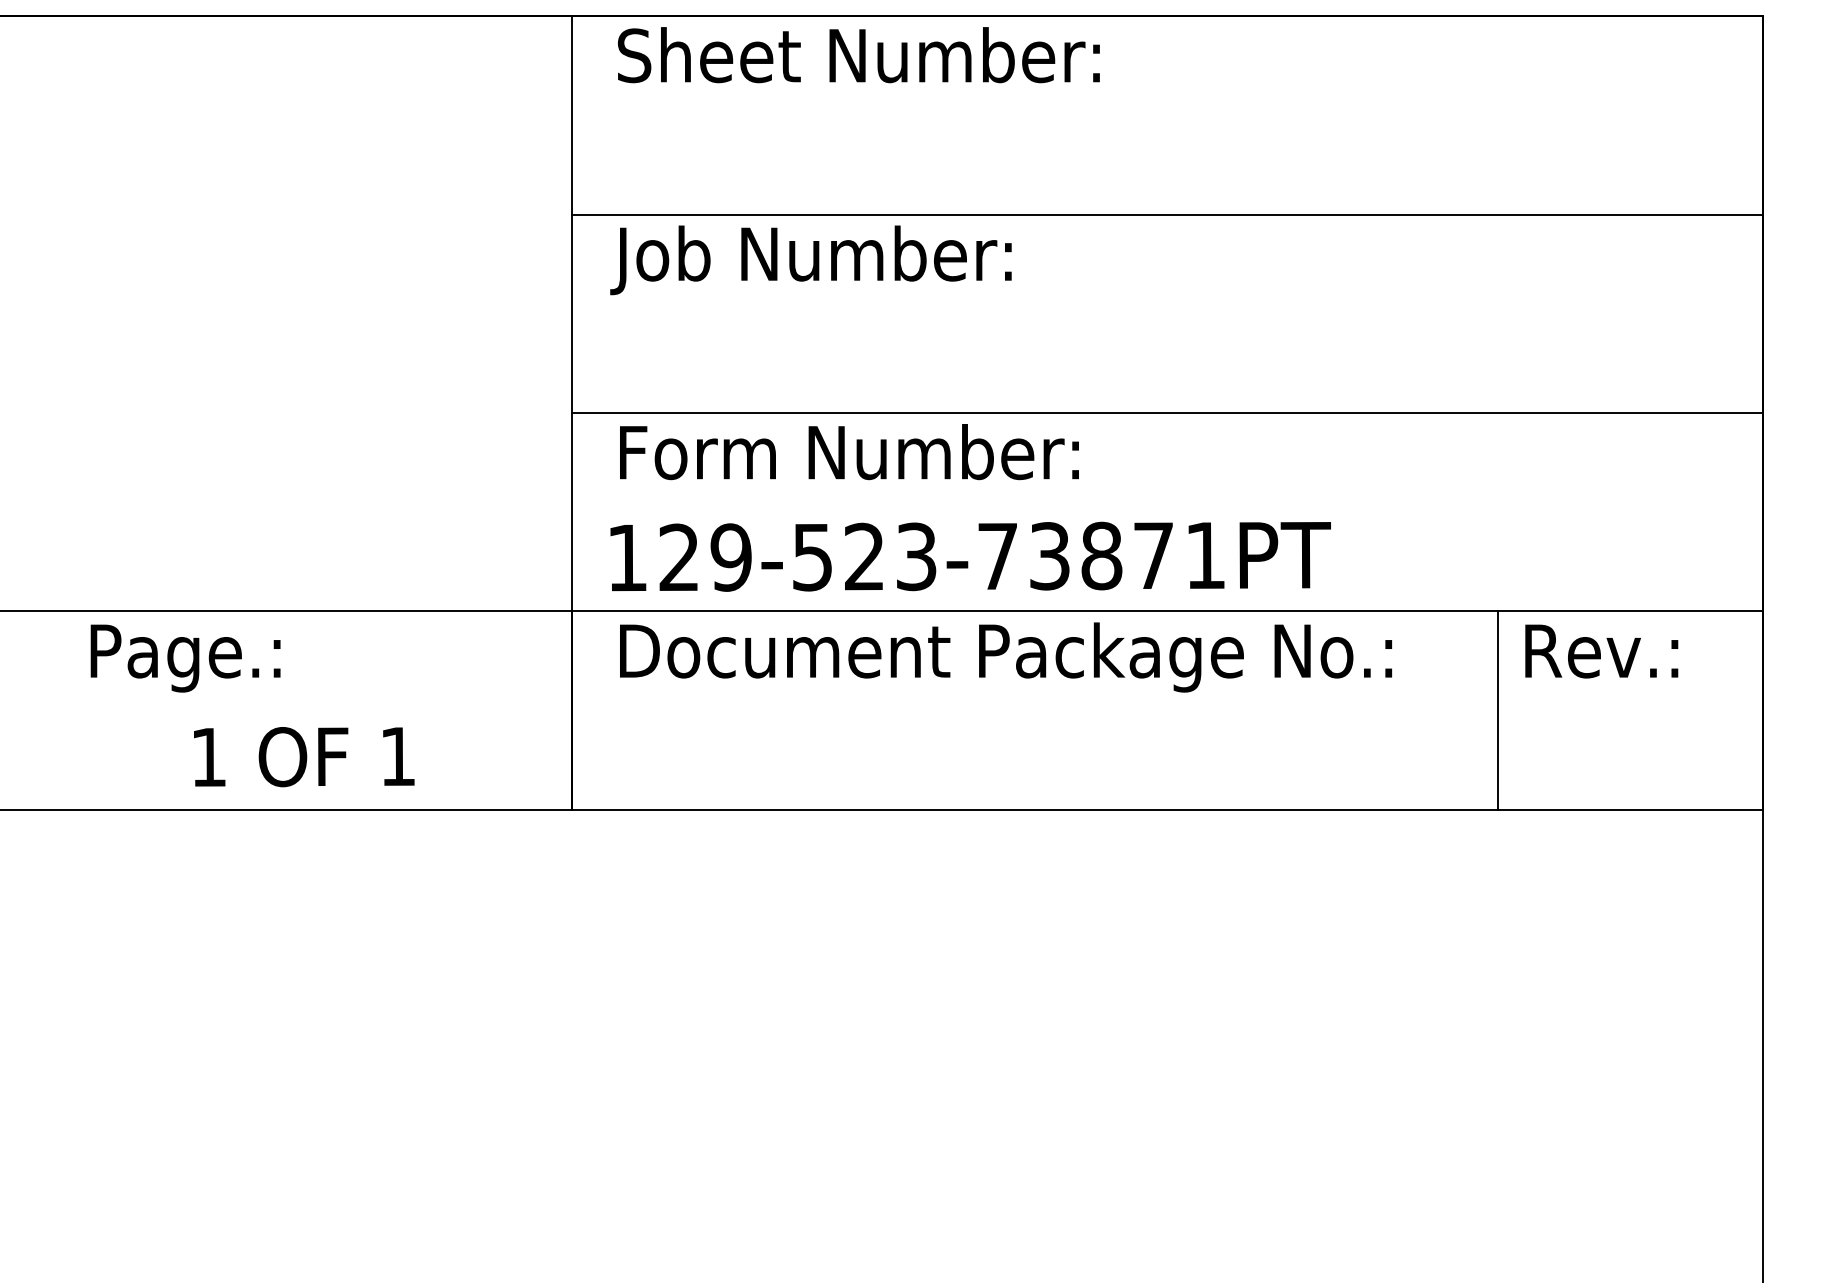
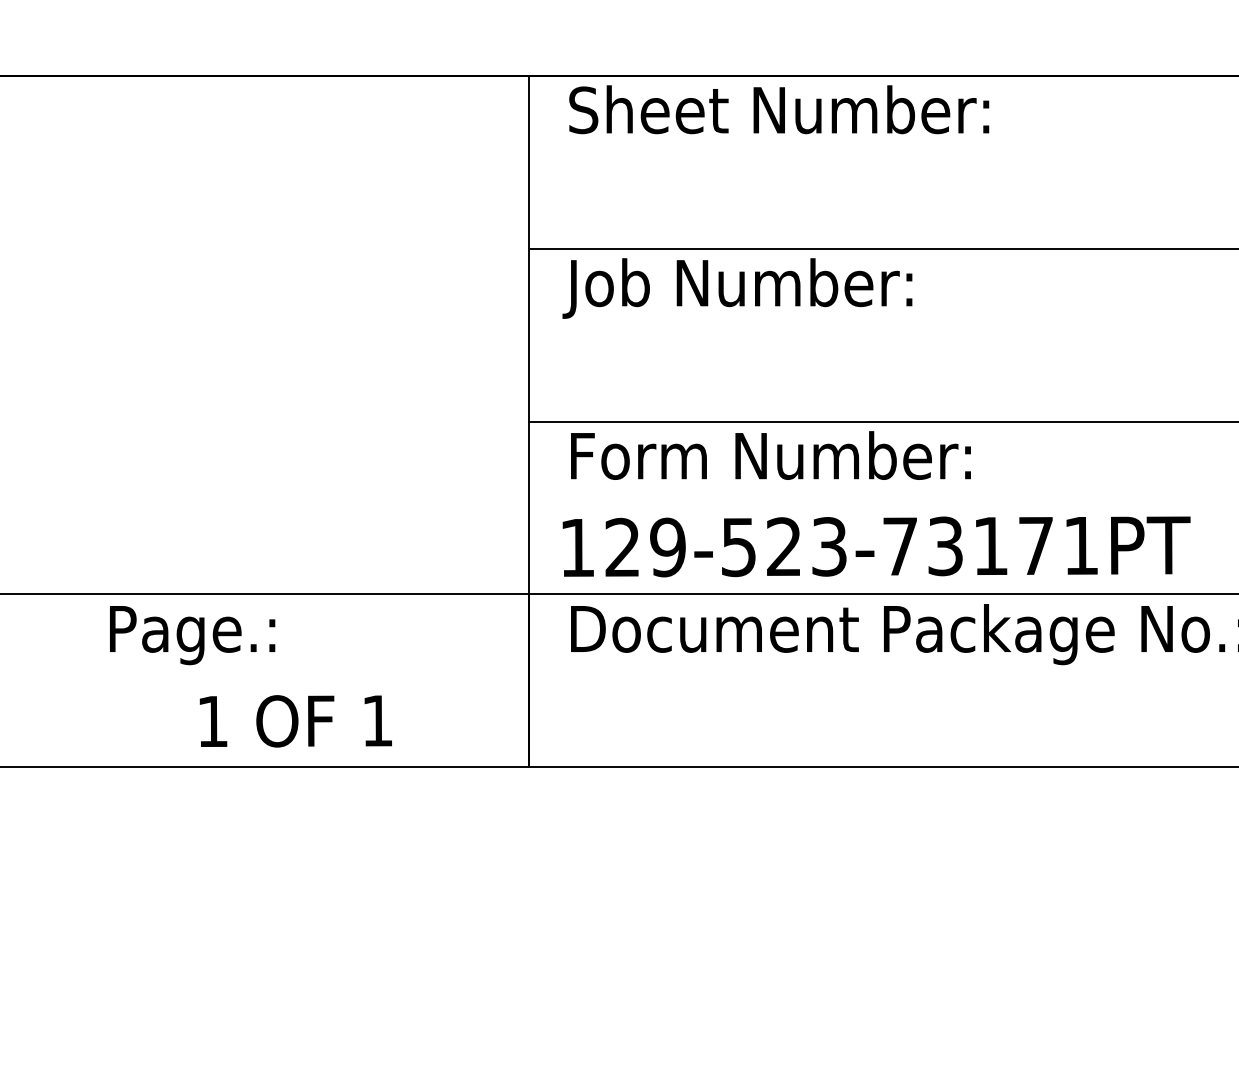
text: (1101, 555) -> (990, 545), 129-523-73871PT -> 129-523-73171PT

